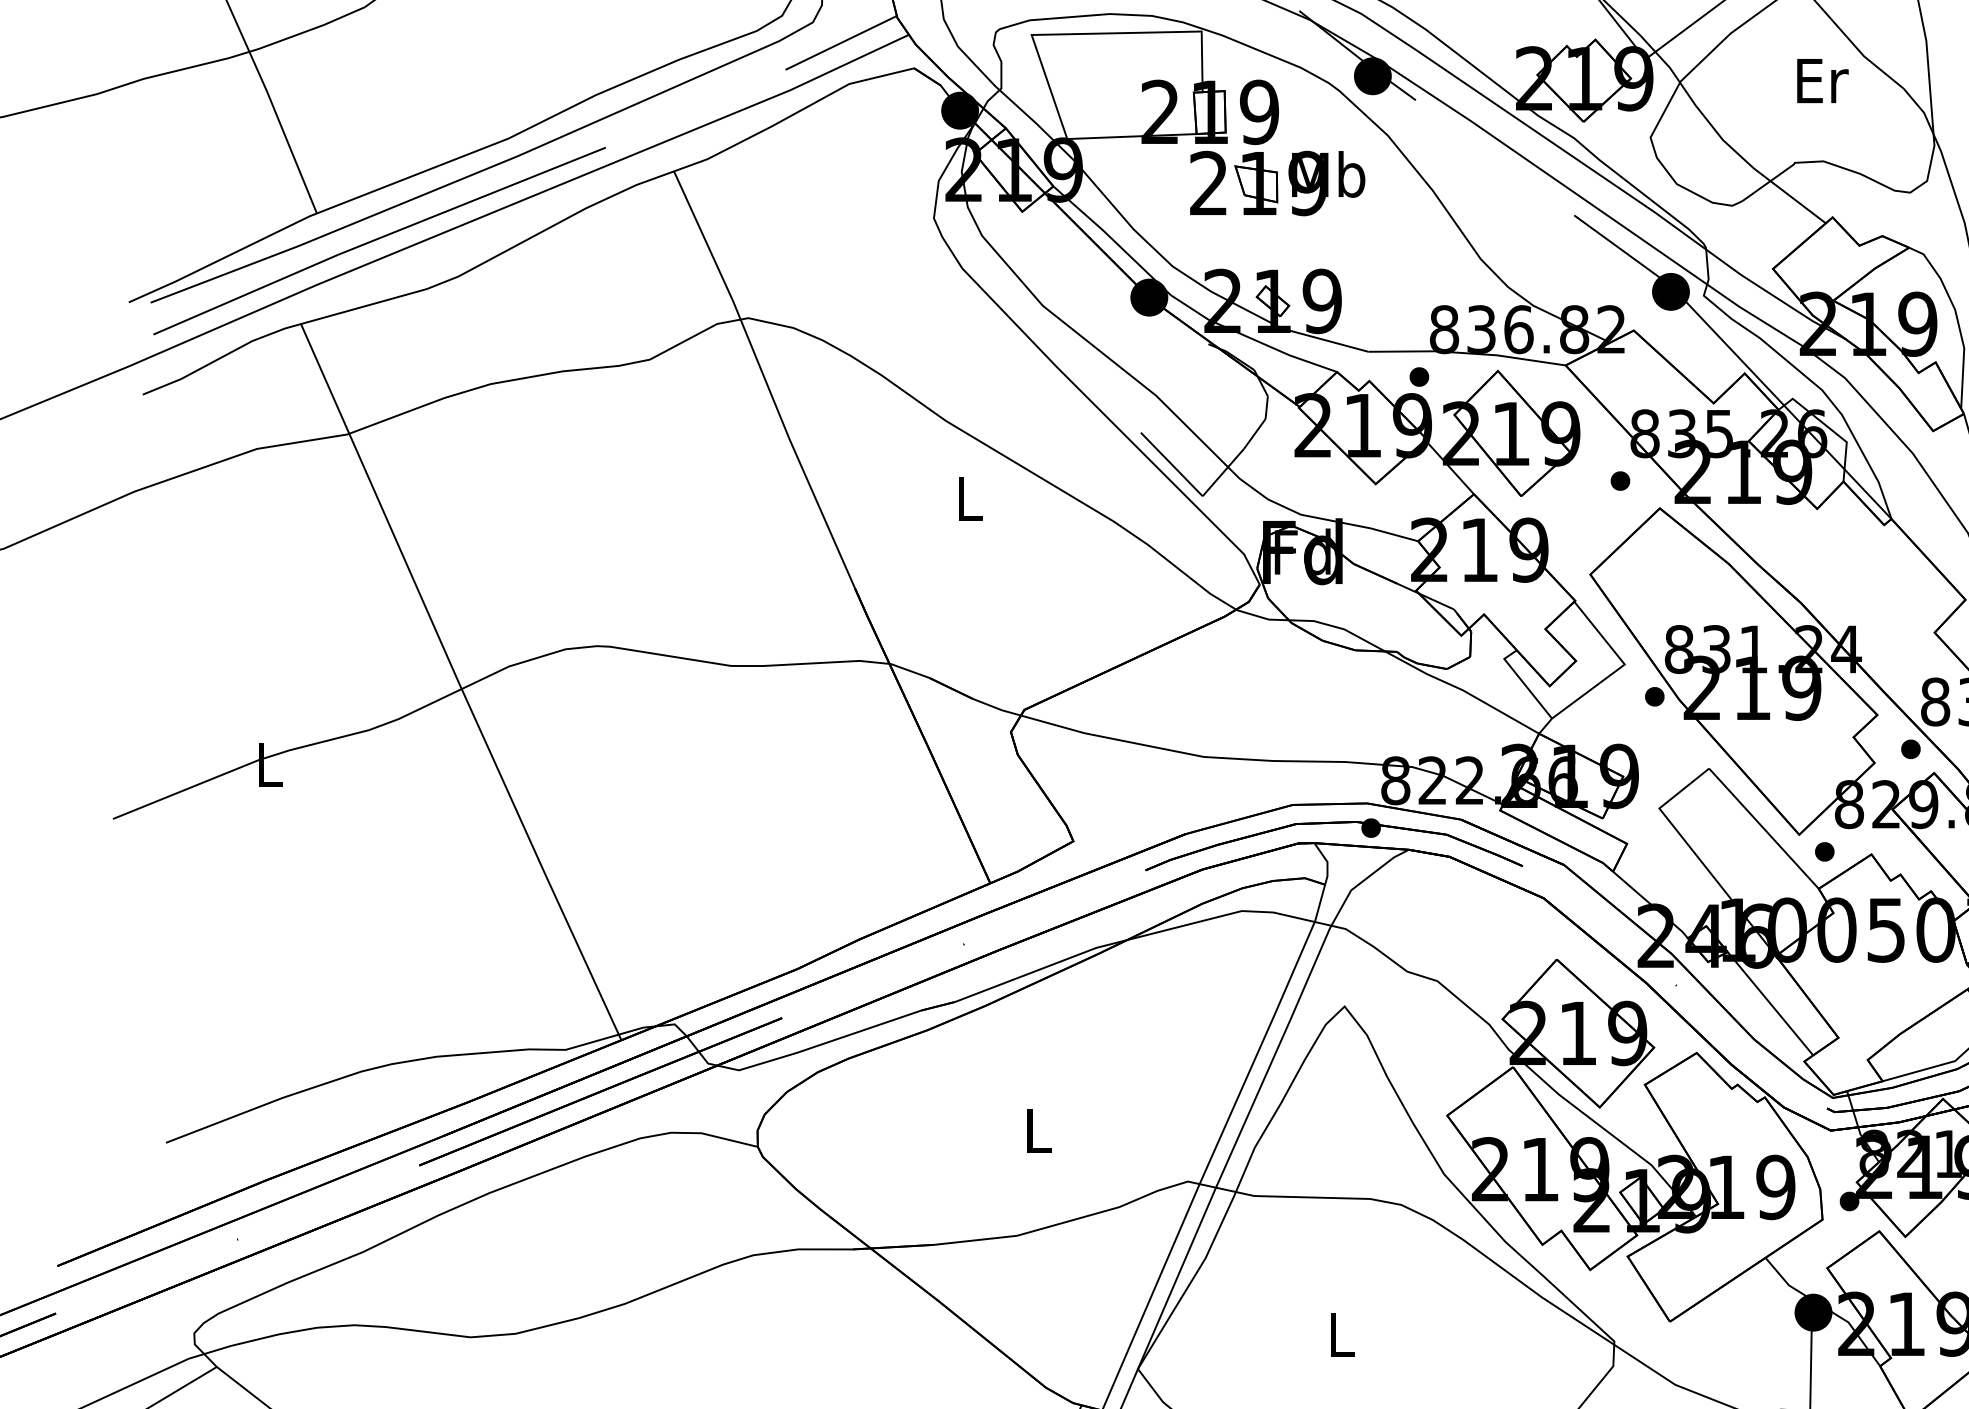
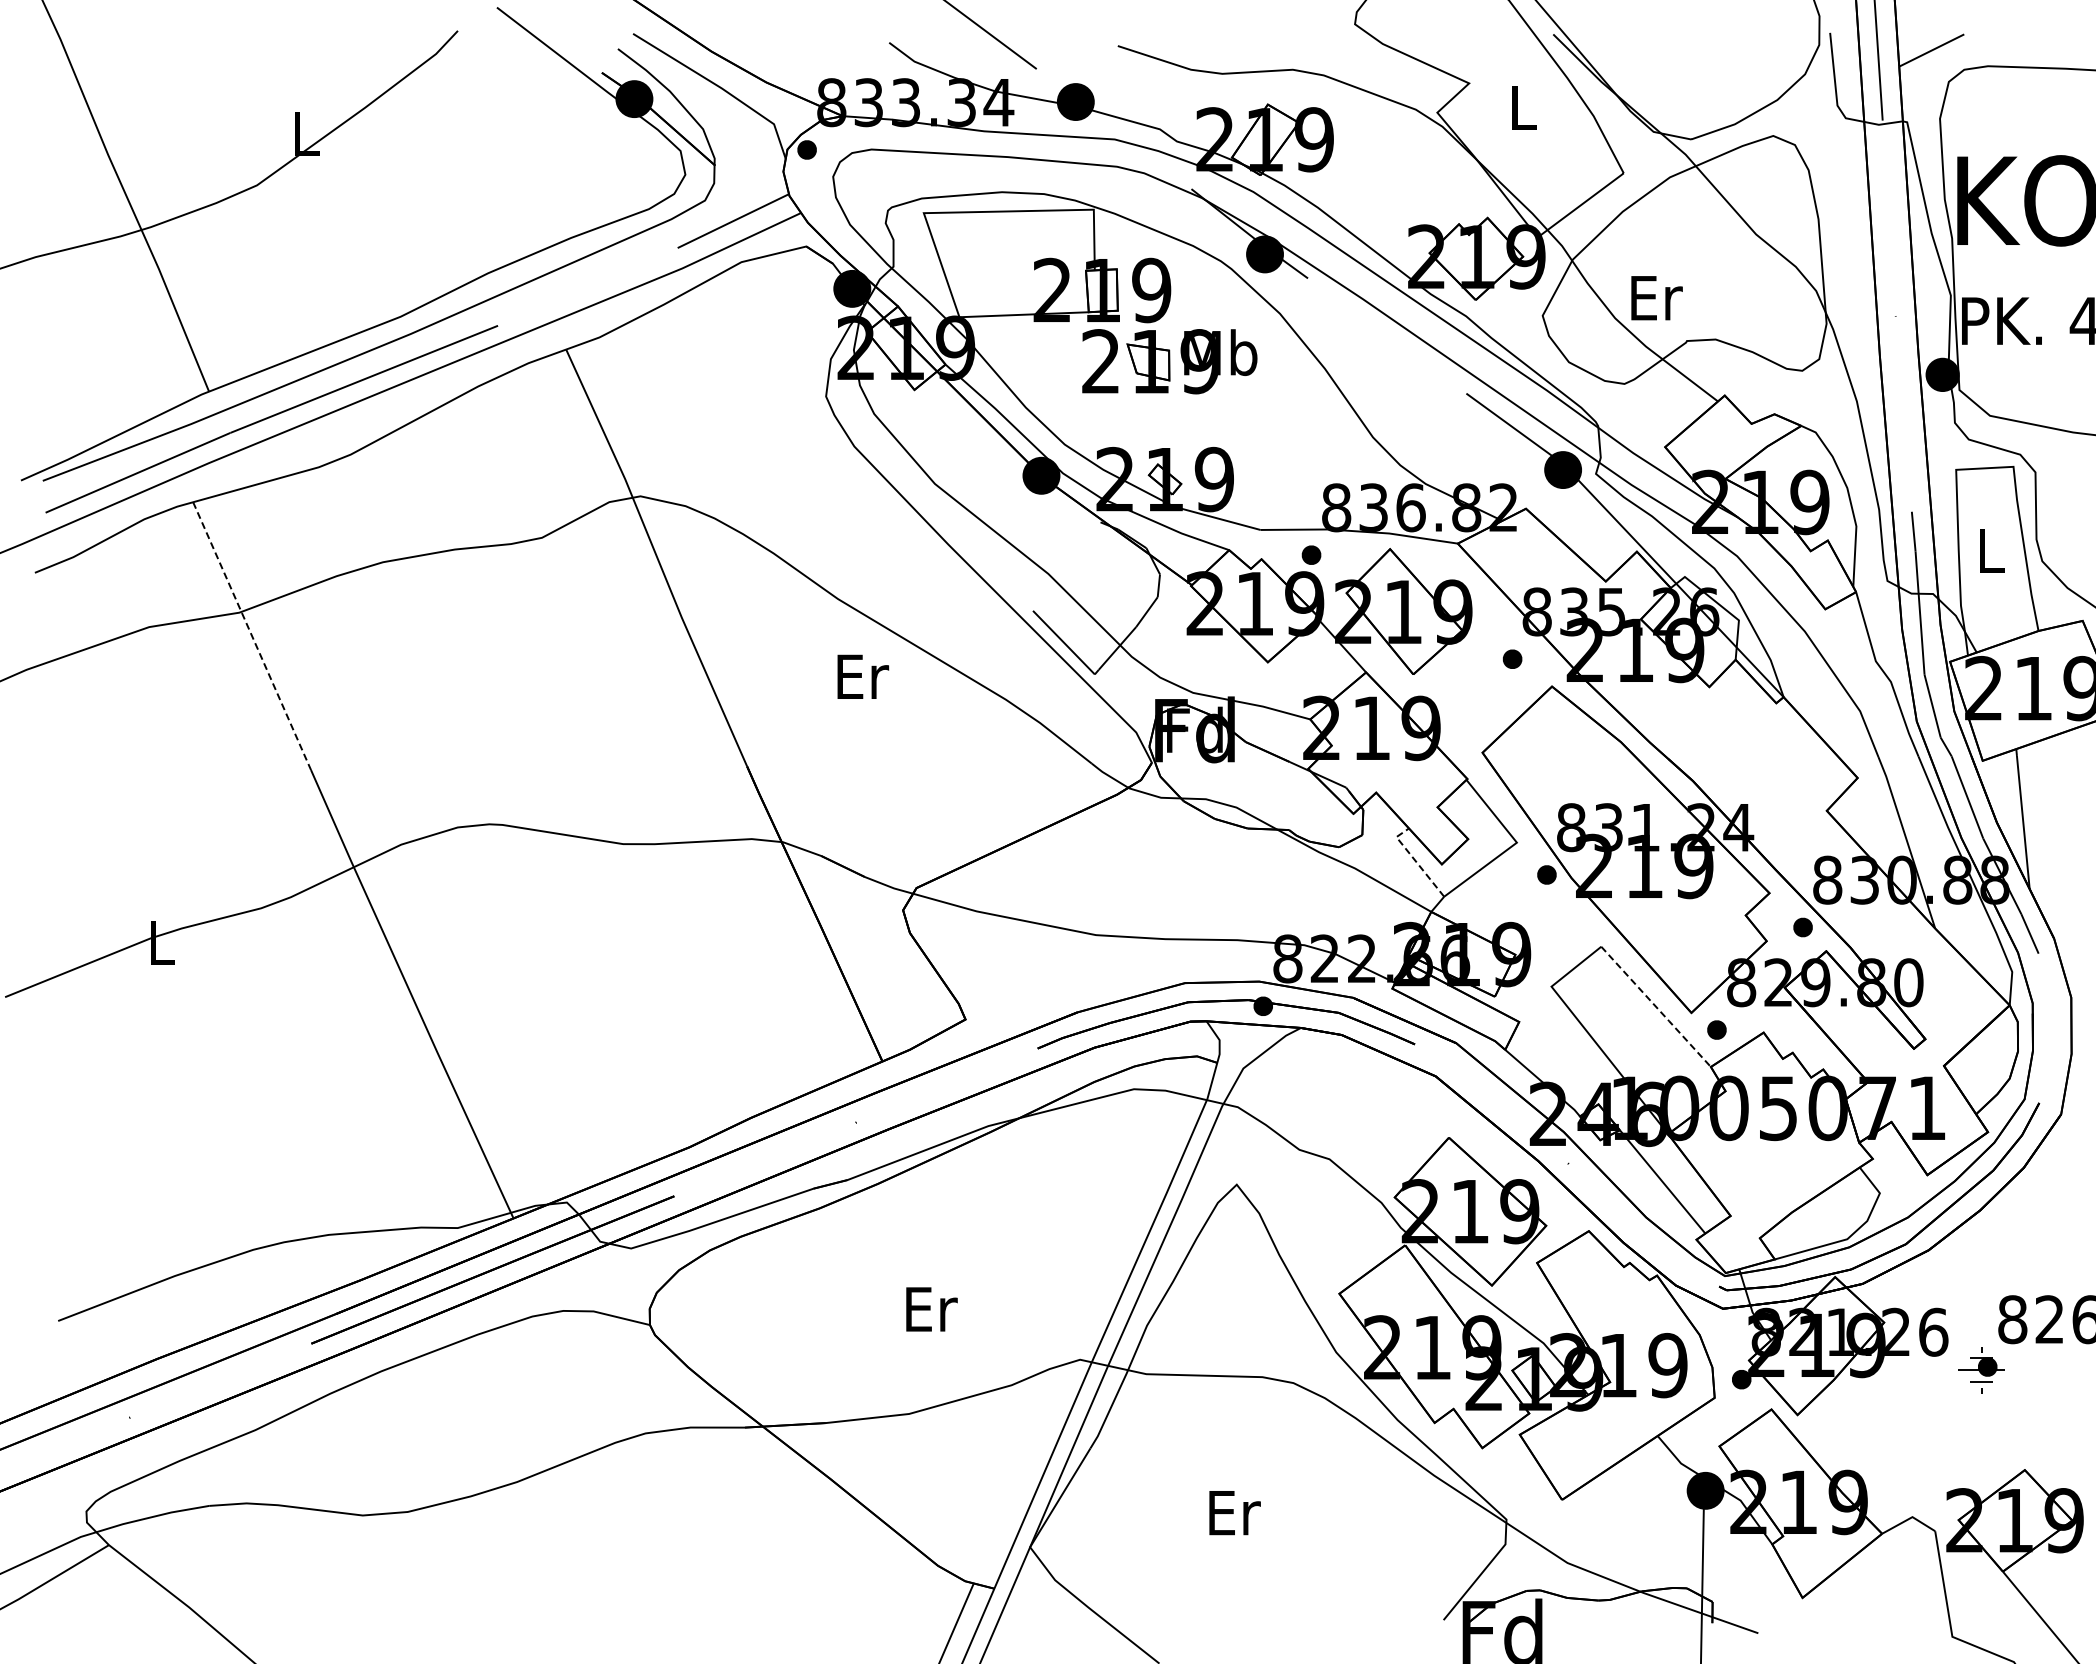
text: (1822, 81) -> (1656, 298), moved
line: (360, 458) -> (252, 636), solid -> dashed
text: (971, 498) -> (863, 676), L -> Er
line: (1523, 682) -> (1415, 860), solid -> dashed
line: (1764, 829) -> (1656, 1007), solid -> dashed
text: (1039, 1131) -> (931, 1309), L -> Er
text: (1342, 1335) -> (1234, 1513), L -> Er

